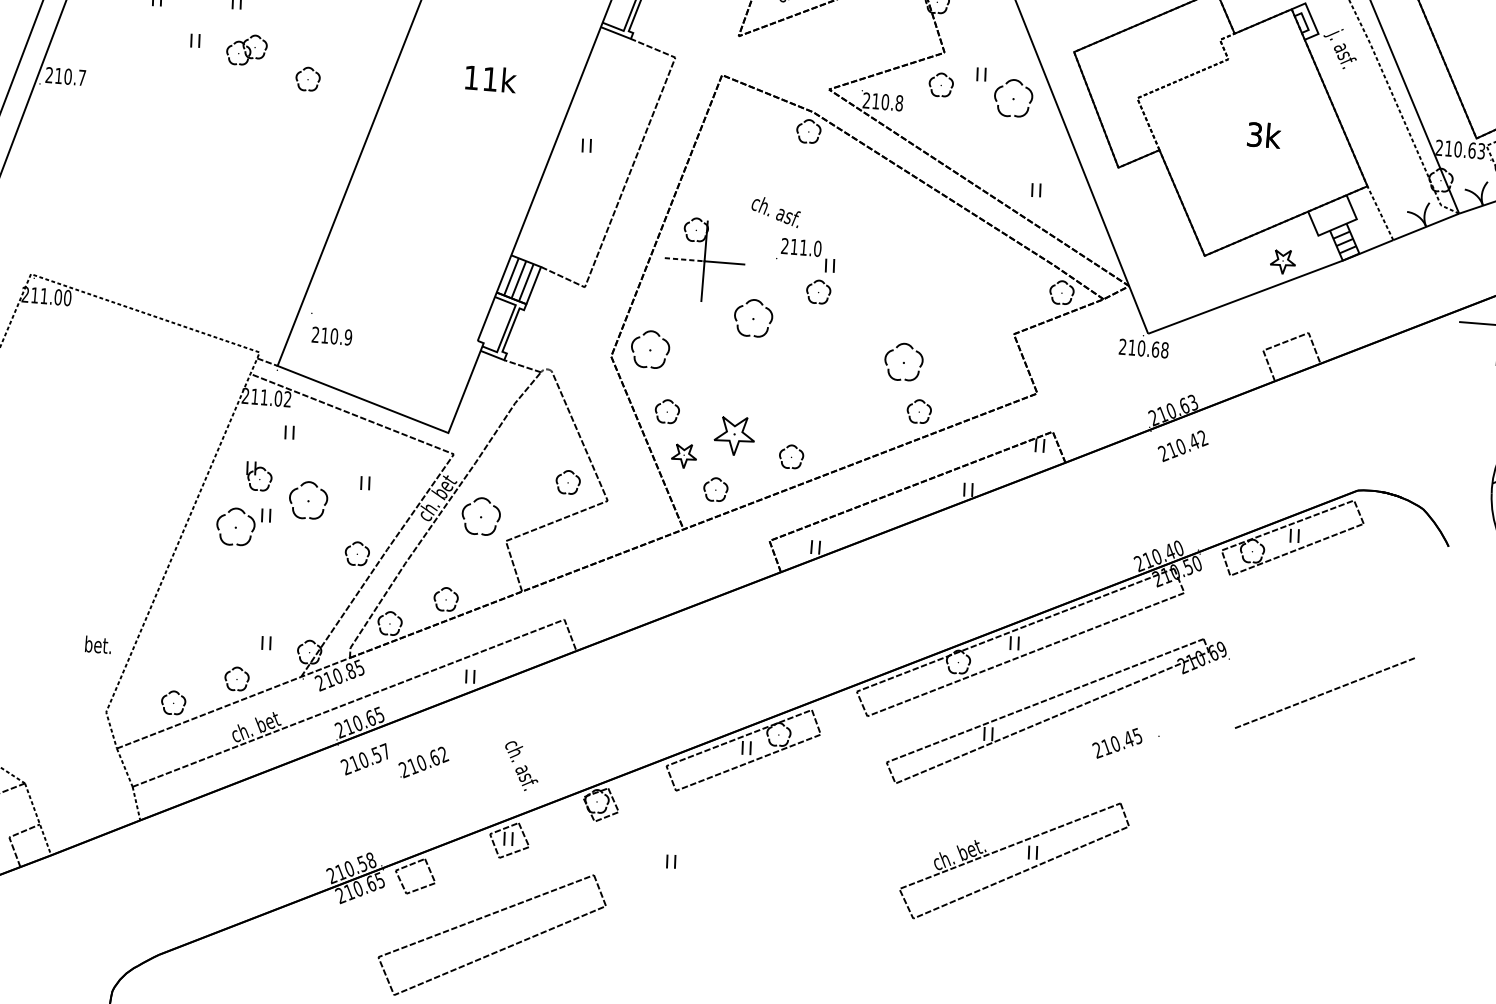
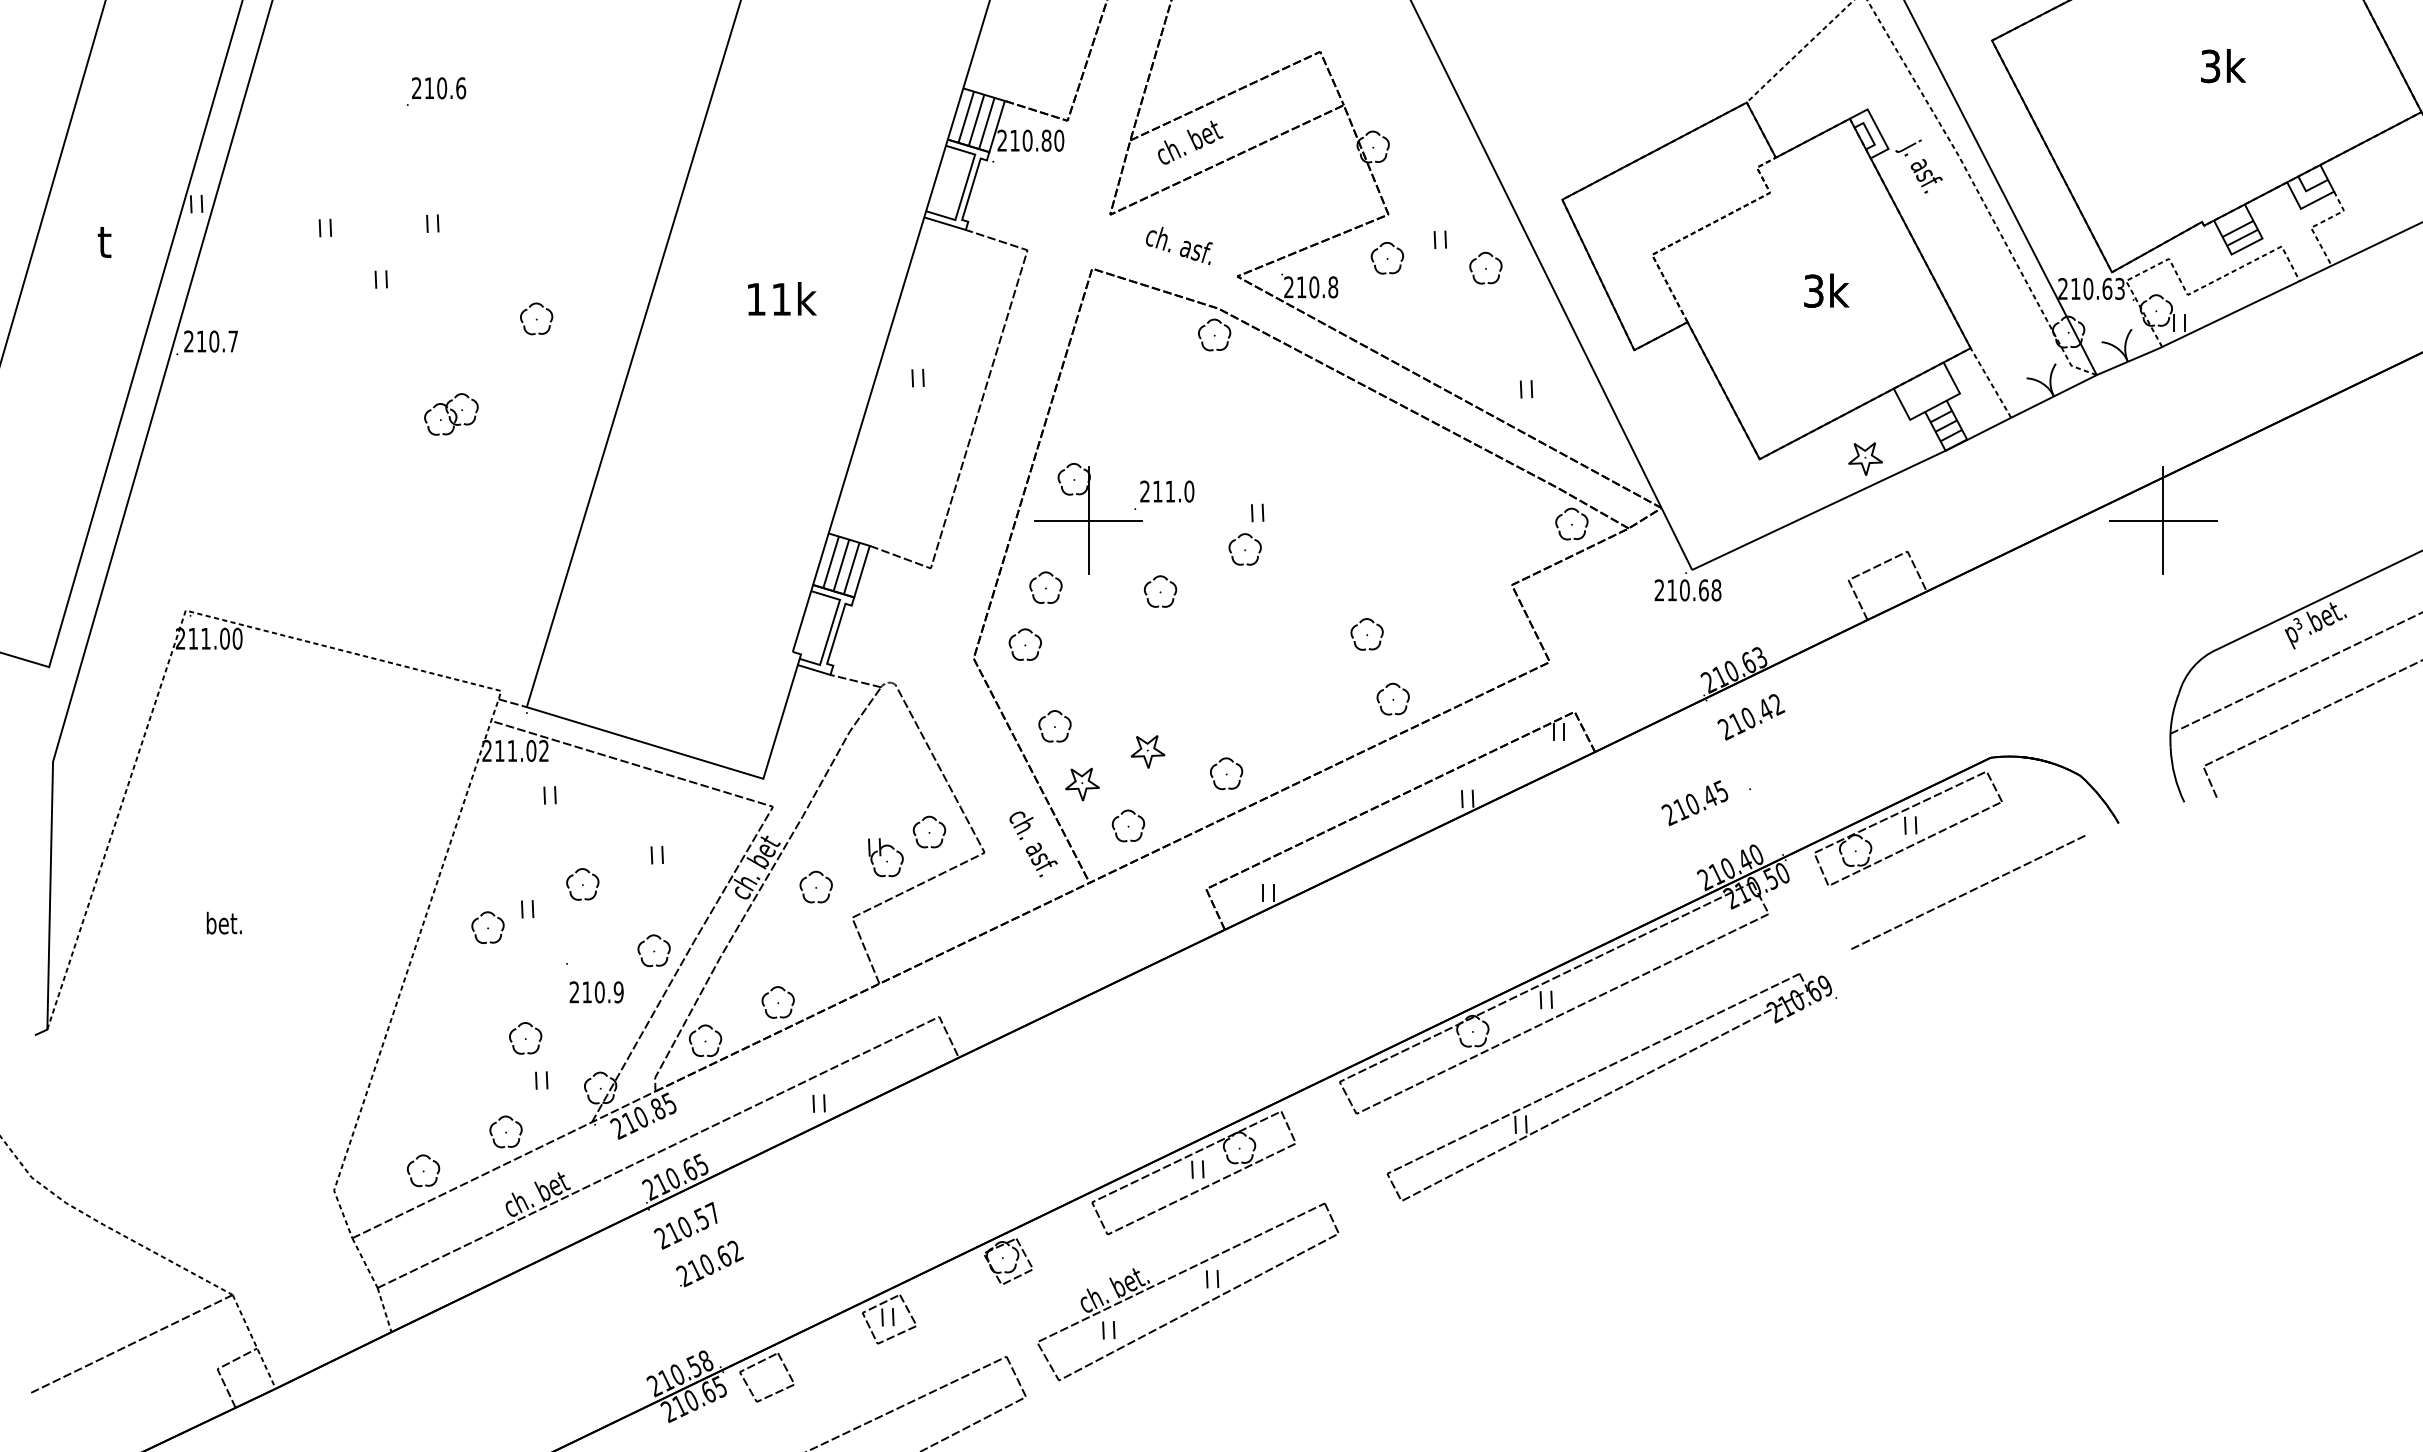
part: (246, 50) -> (451, 414), moved
part: (1013, 97) -> (1485, 267), size x0.62
text: (776, 211) -> (1179, 245), moved
text: (799, 249) -> (1164, 494), moved
line: (684, 259) -> (1061, 520), dashed -> solid
part: (668, 308) -> (1045, 587), added
part: (753, 318) -> (1160, 591), size x0.62
text: (330, 329) -> (594, 983), moved
part: (649, 349) -> (1024, 644), size x0.62
part: (903, 362) -> (1366, 634), size x0.62
part: (734, 435) -> (1147, 751), size x0.62
part: (258, 476) -> (885, 857), moved
part: (308, 500) -> (582, 884), size x0.62
part: (480, 515) -> (815, 886), size x0.62
part: (235, 526) -> (487, 927), size x0.62
part: (256, 611) -> (525, 1038), added
text: (97, 644) -> (223, 922), moved
part: (1325, 693) -> (1968, 892), moved
text: (1125, 744) -> (1705, 803), moved
text: (423, 762) -> (709, 1263), moved
text: (521, 766) -> (1033, 844), moved
part: (1018, 872) -> (1195, 1307), moved

